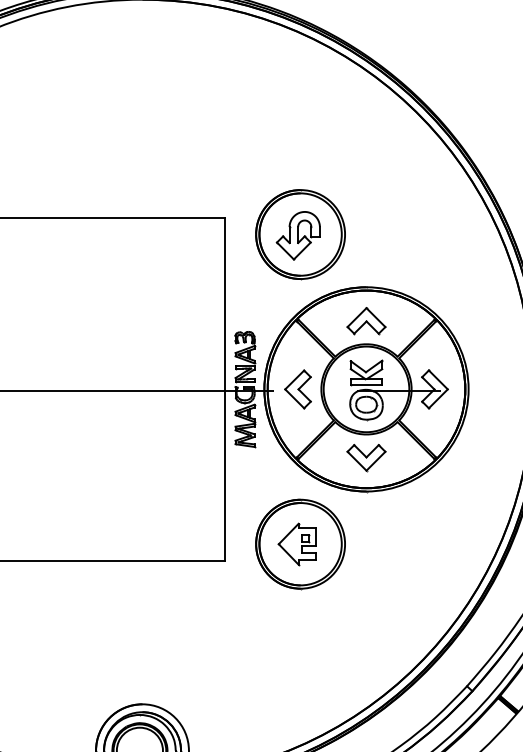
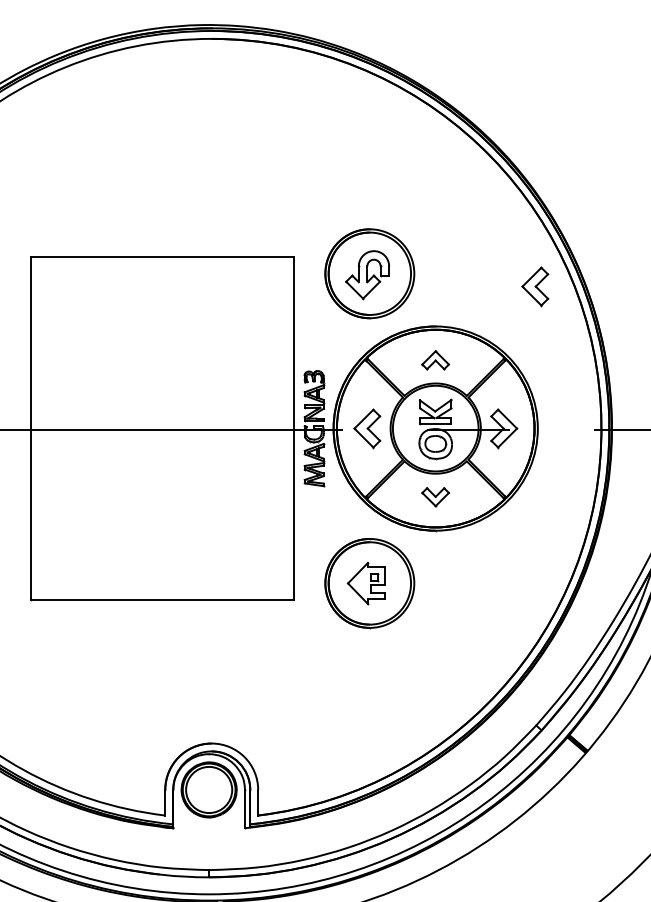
part: (466, 247) -> (535, 286), added
part: (366, 321) -> (435, 360), size x0.7
part: (366, 458) -> (435, 497), size x0.7

